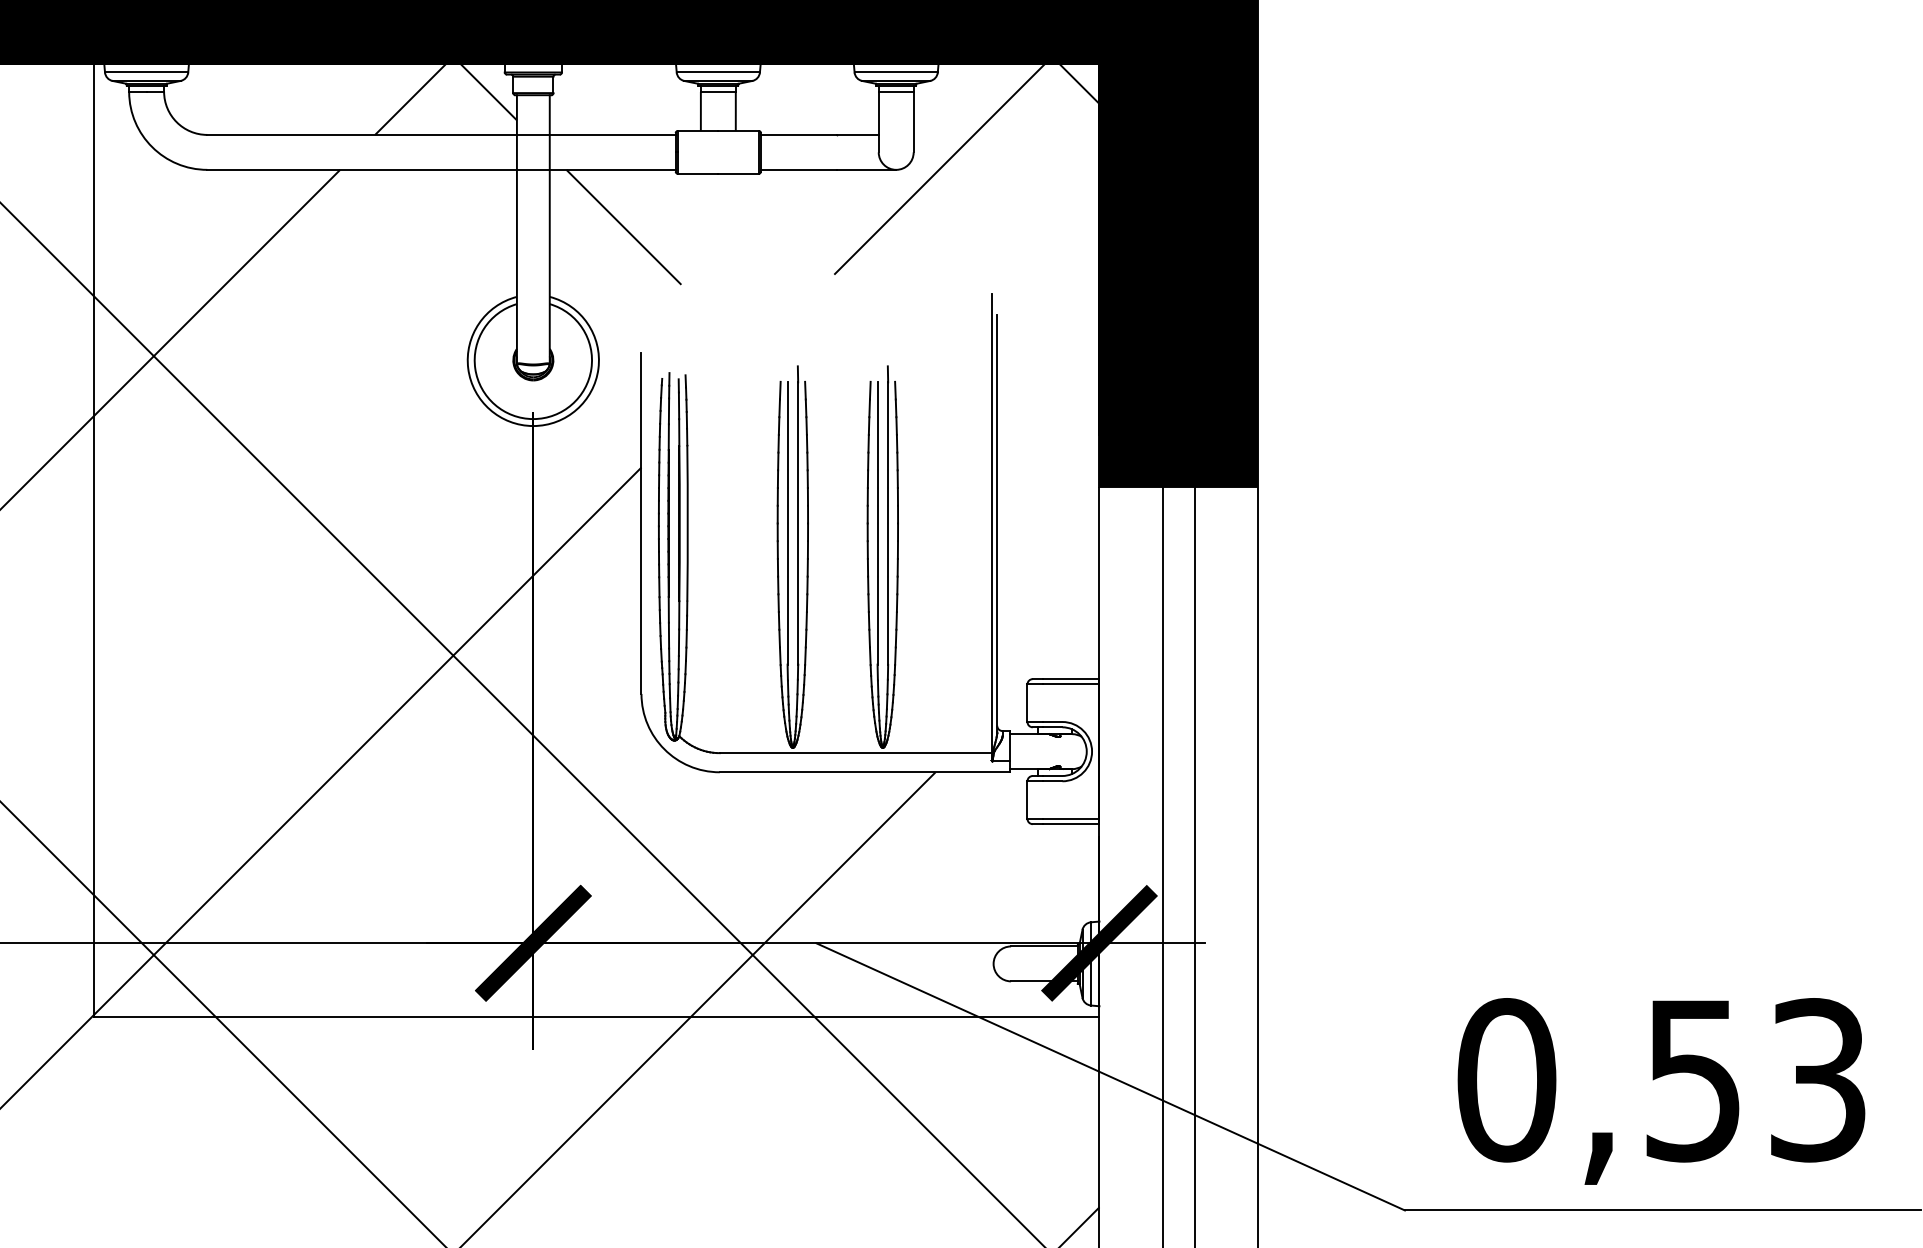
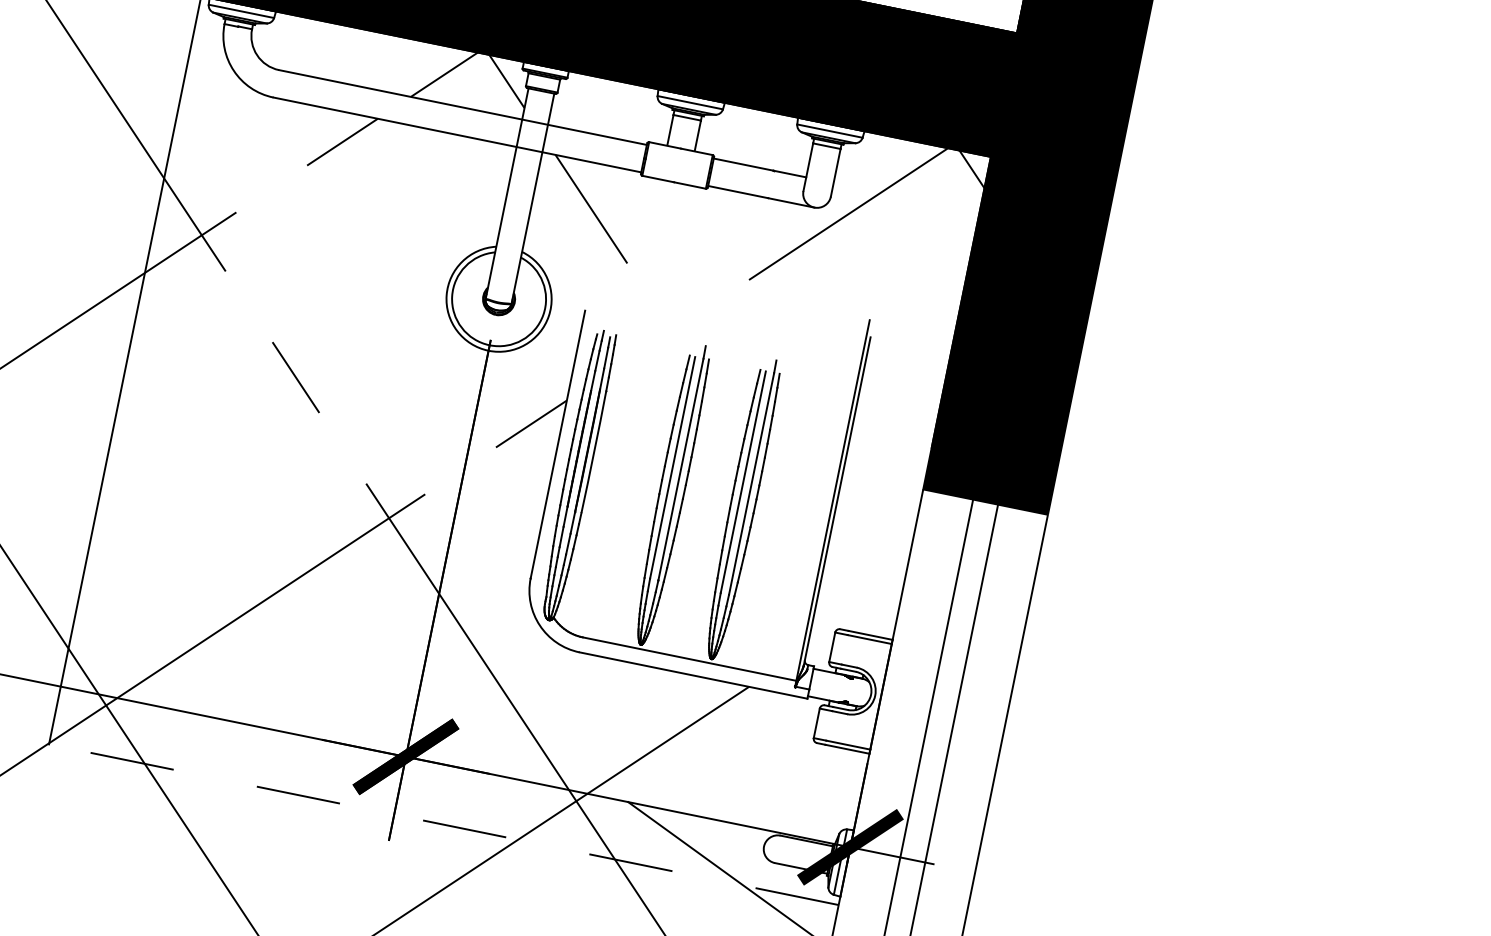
line: (305, 507) -> (296, 378), solid -> dashed
line: (596, 1016) -> (443, 824), solid -> dashed

